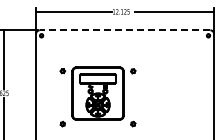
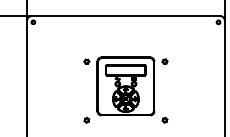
line: (124, 30) -> (125, 16), dashed -> solid
part: (97, 96) -> (125, 89), moved

